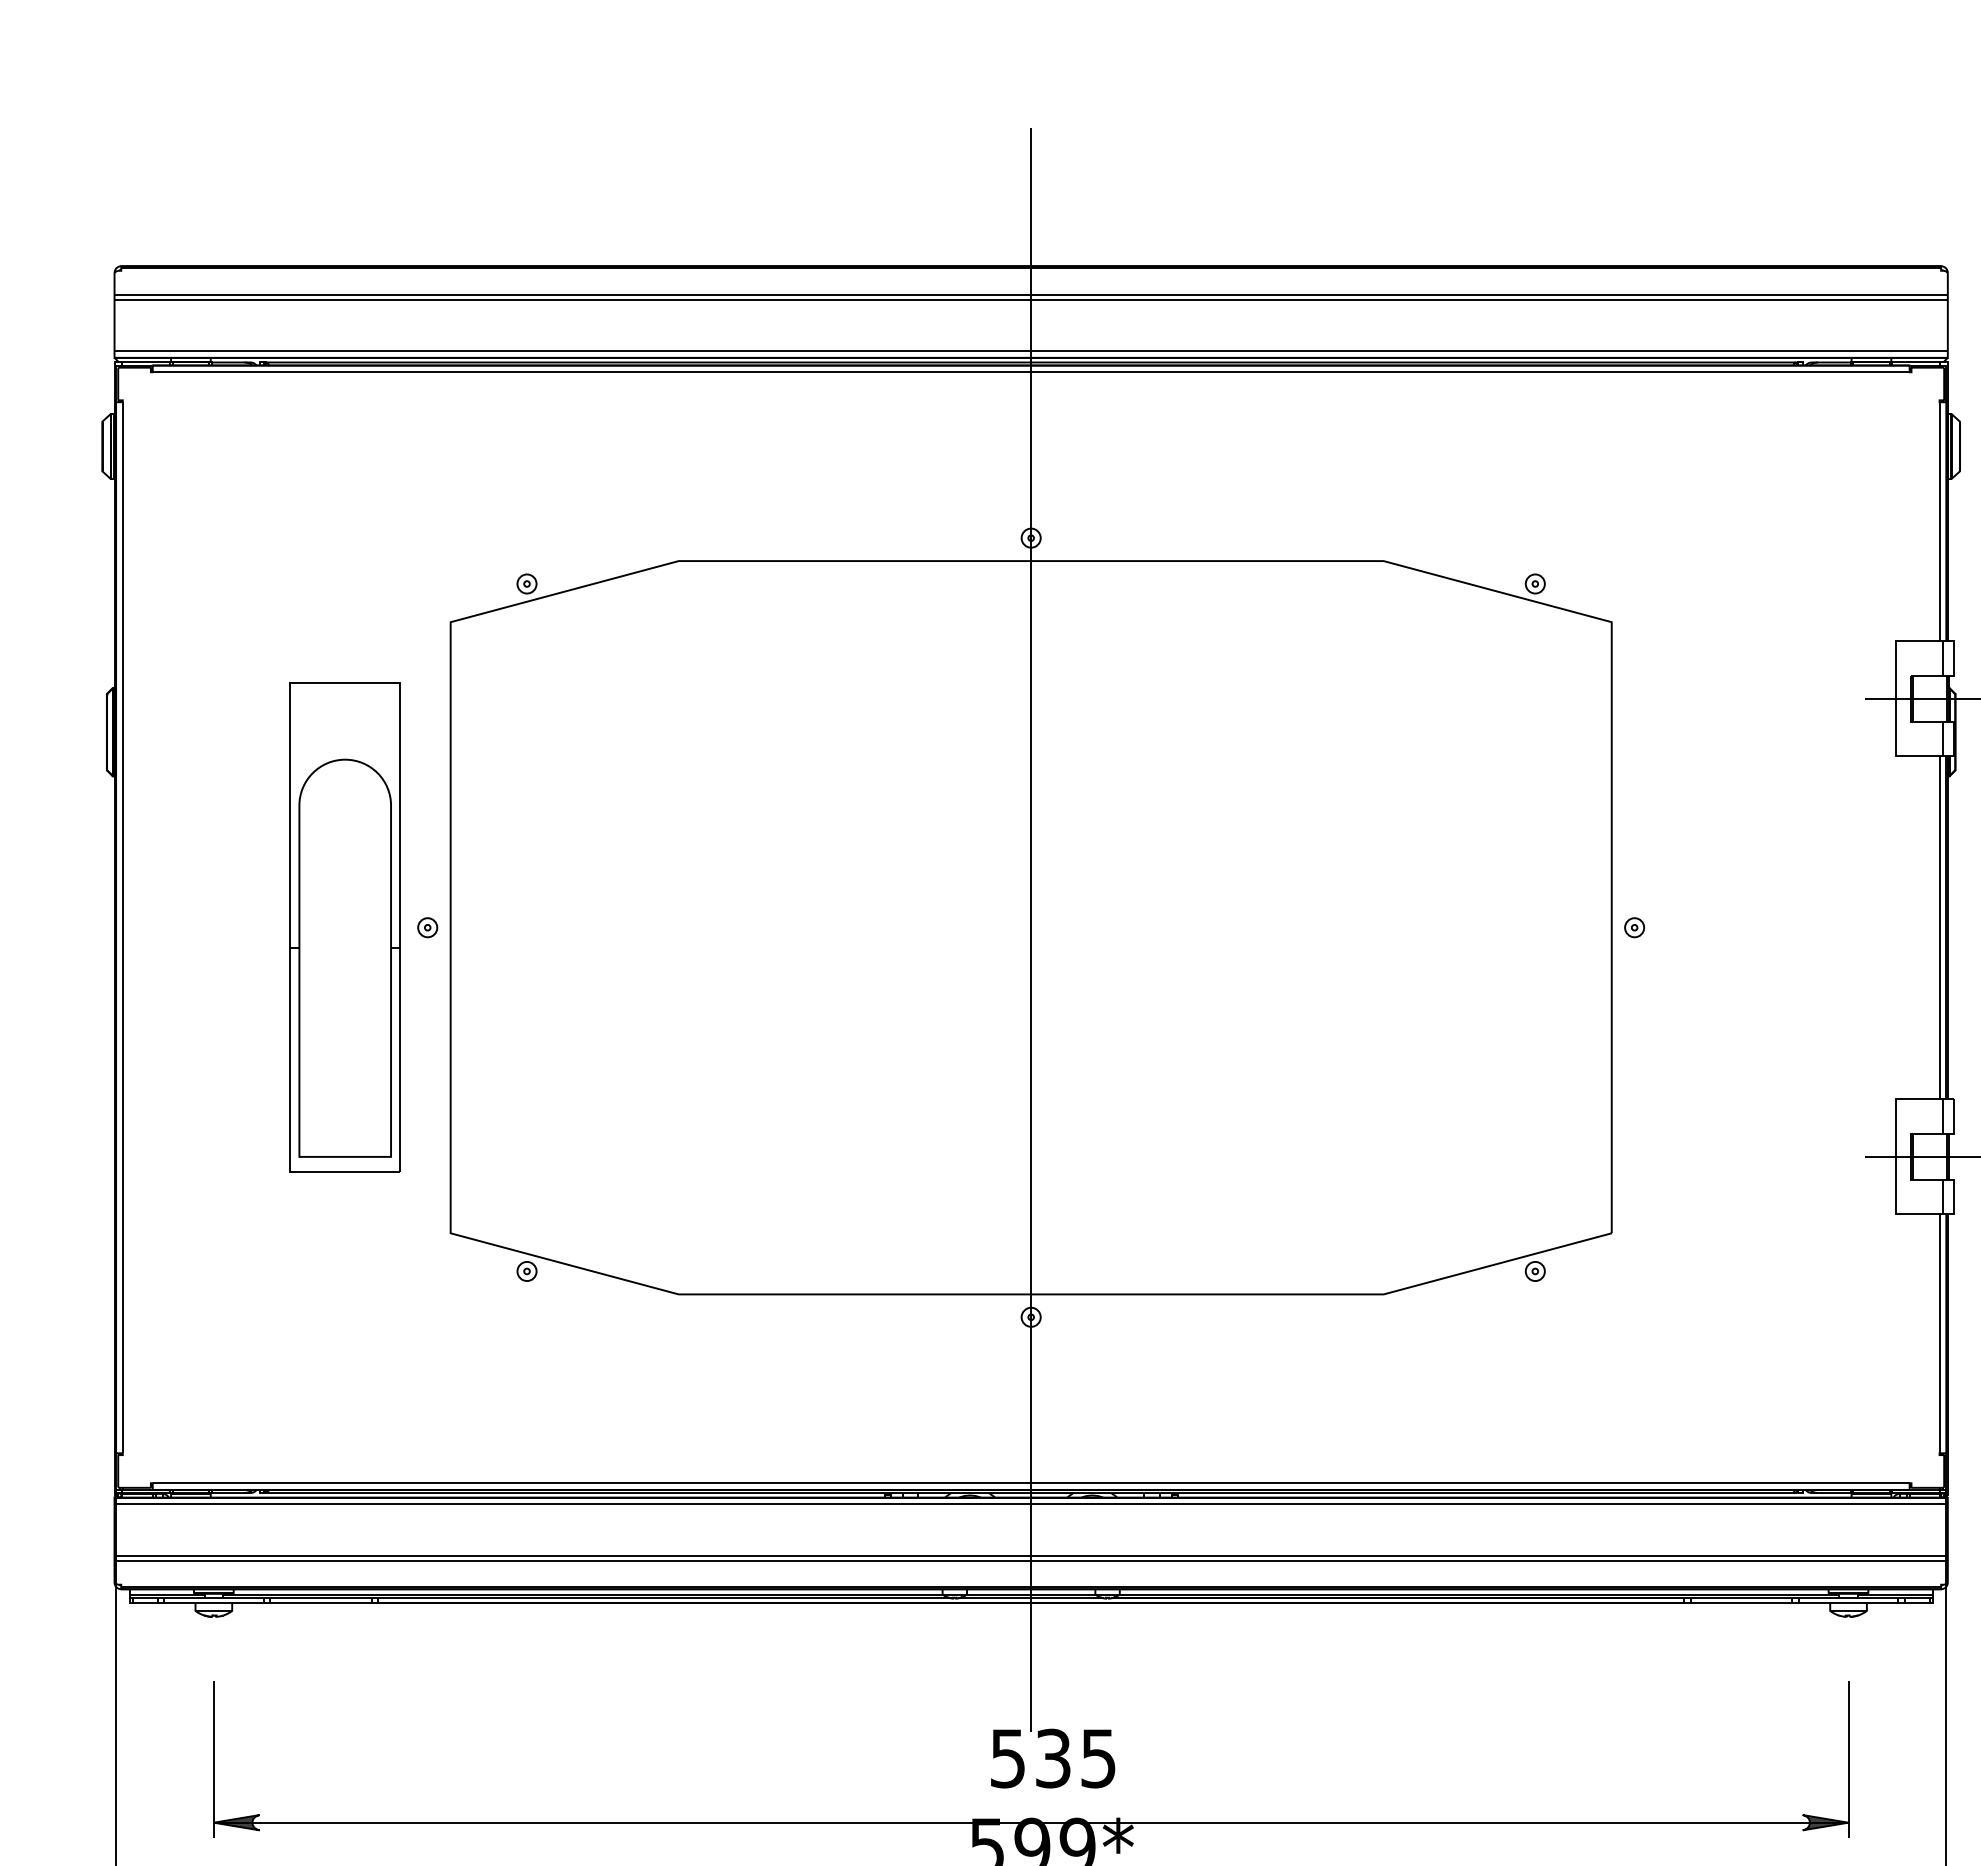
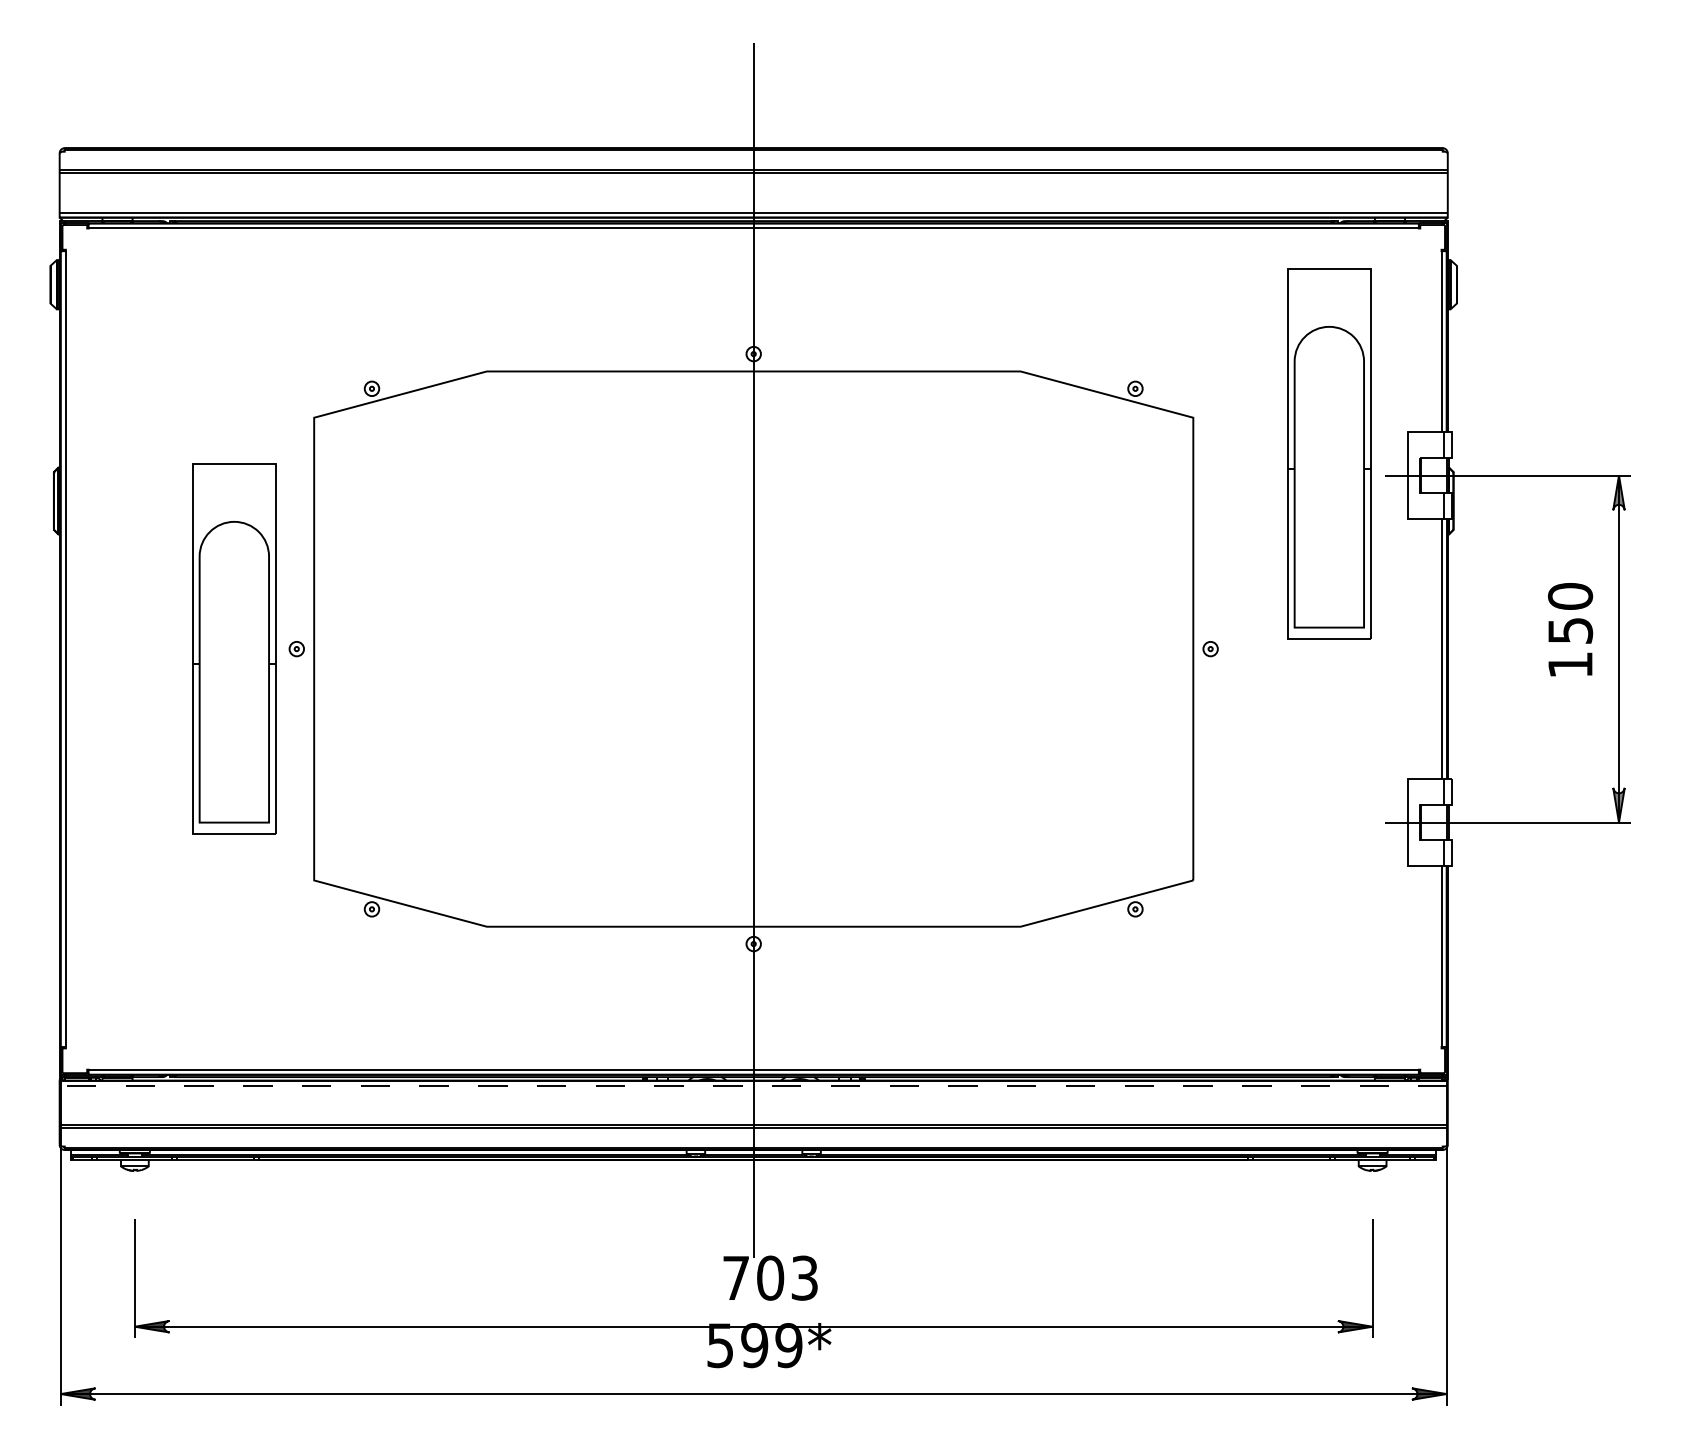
part: (1791, 669) -> (1329, 453), added
line: (1030, 1504) -> (753, 1085), solid -> dashed
text: (1053, 1757) -> (770, 1277), 535 -> 703

